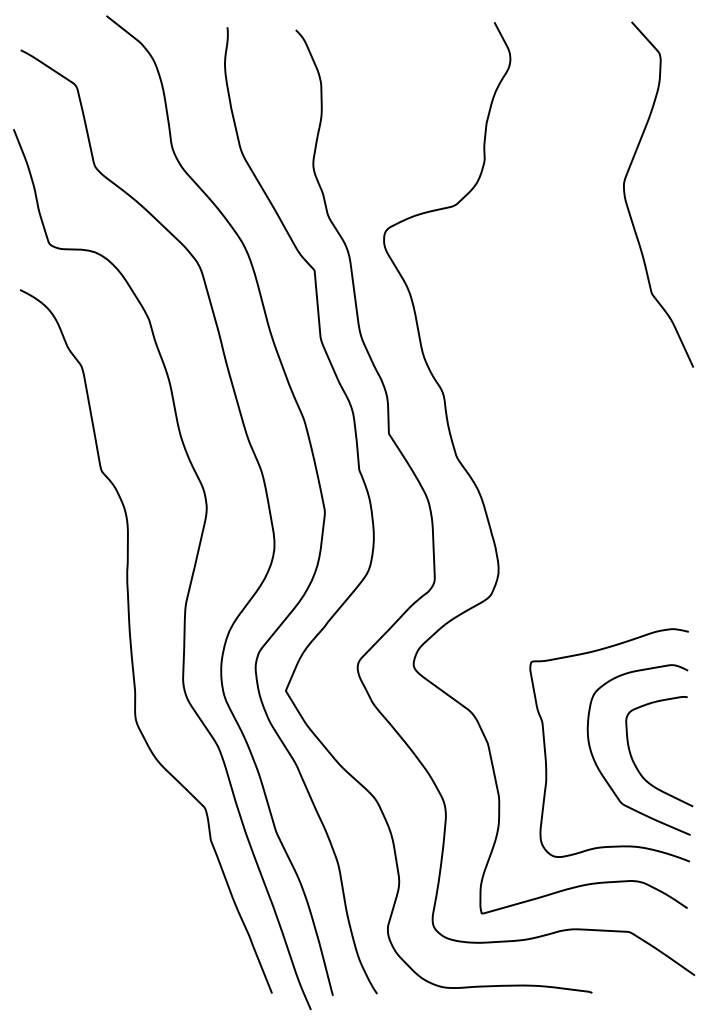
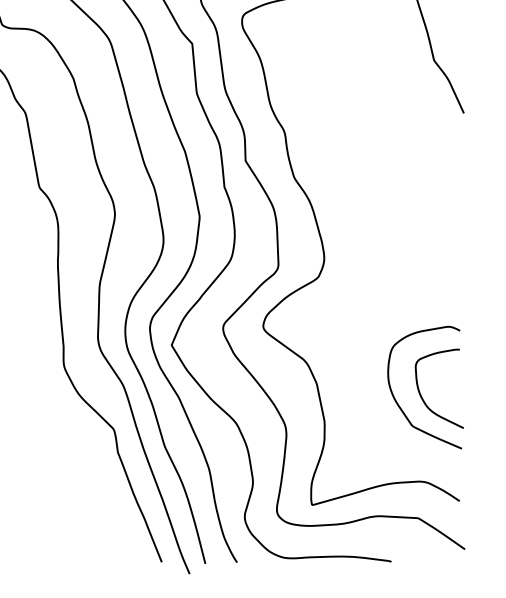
curve: (546, 753) -> (358, 390), removed

